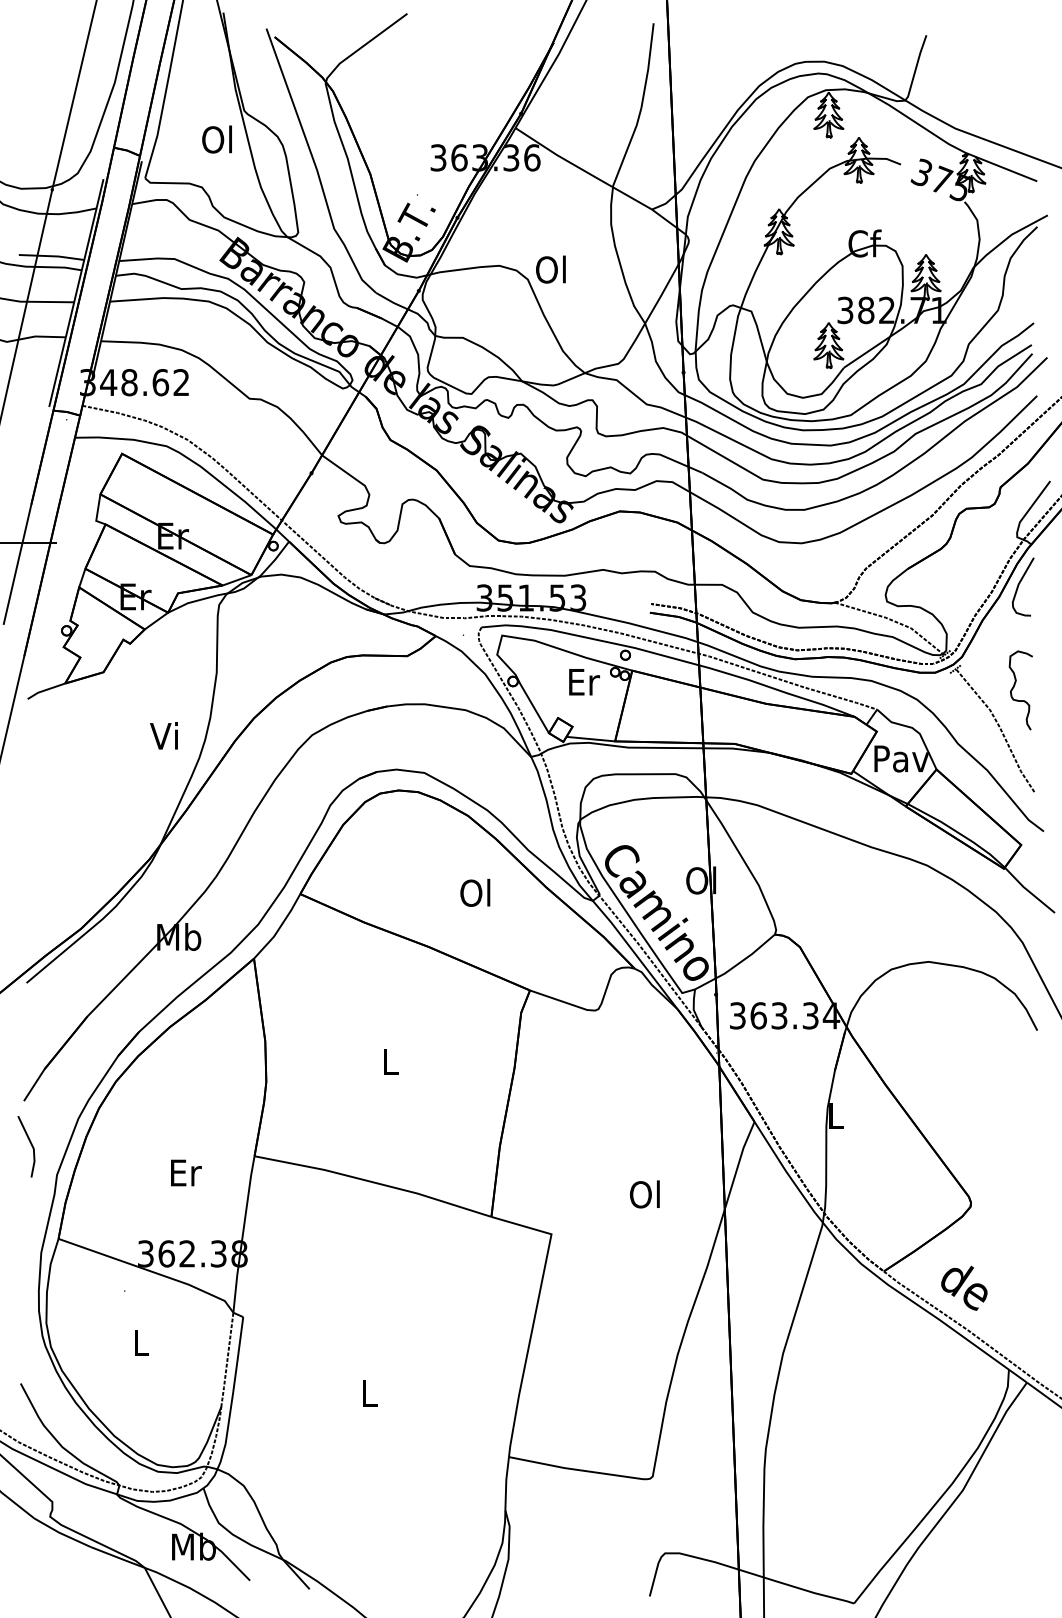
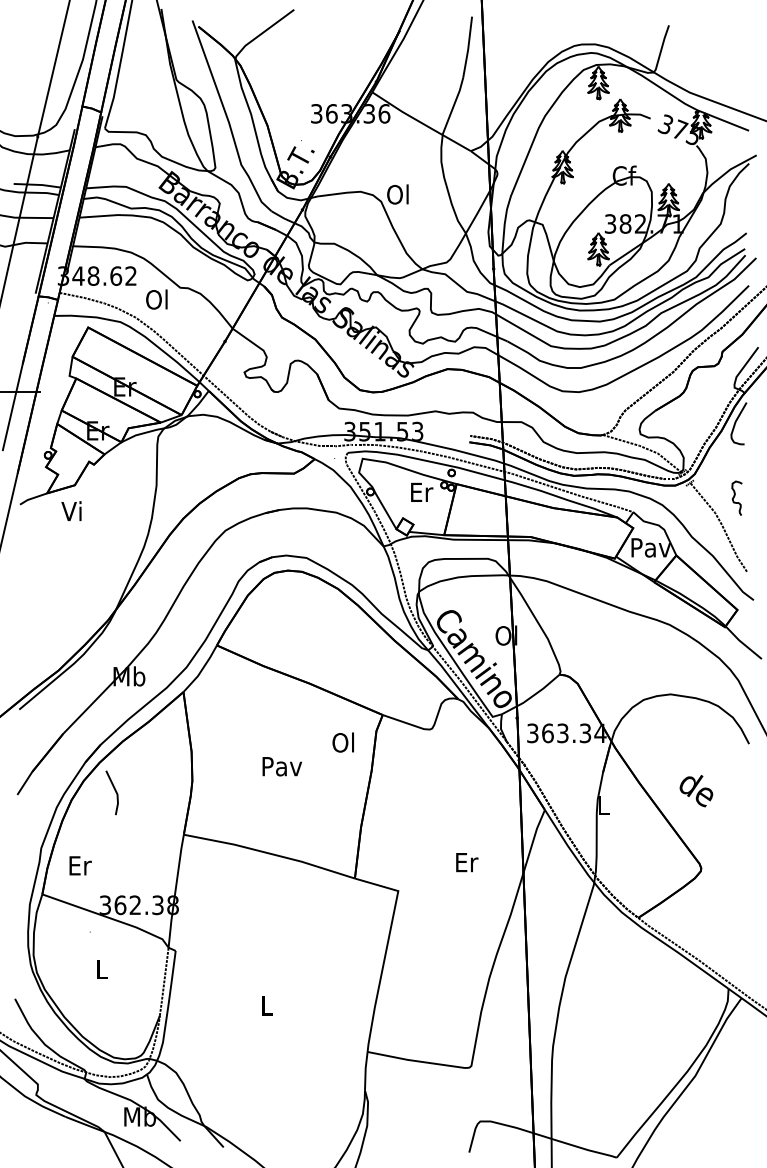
text: (216, 139) -> (156, 299), moved
part: (1019, 690) -> (736, 498), size x0.6
text: (164, 734) -> (71, 510), moved
text: (474, 892) -> (342, 742), moved
text: (389, 1061) -> (281, 766), L -> Pav
line: (29, 1143) -> (114, 790), moved
text: (186, 1172) -> (80, 865), moved
text: (645, 1194) -> (466, 862), Ol -> Er
text: (964, 1288) -> (696, 791), moved

